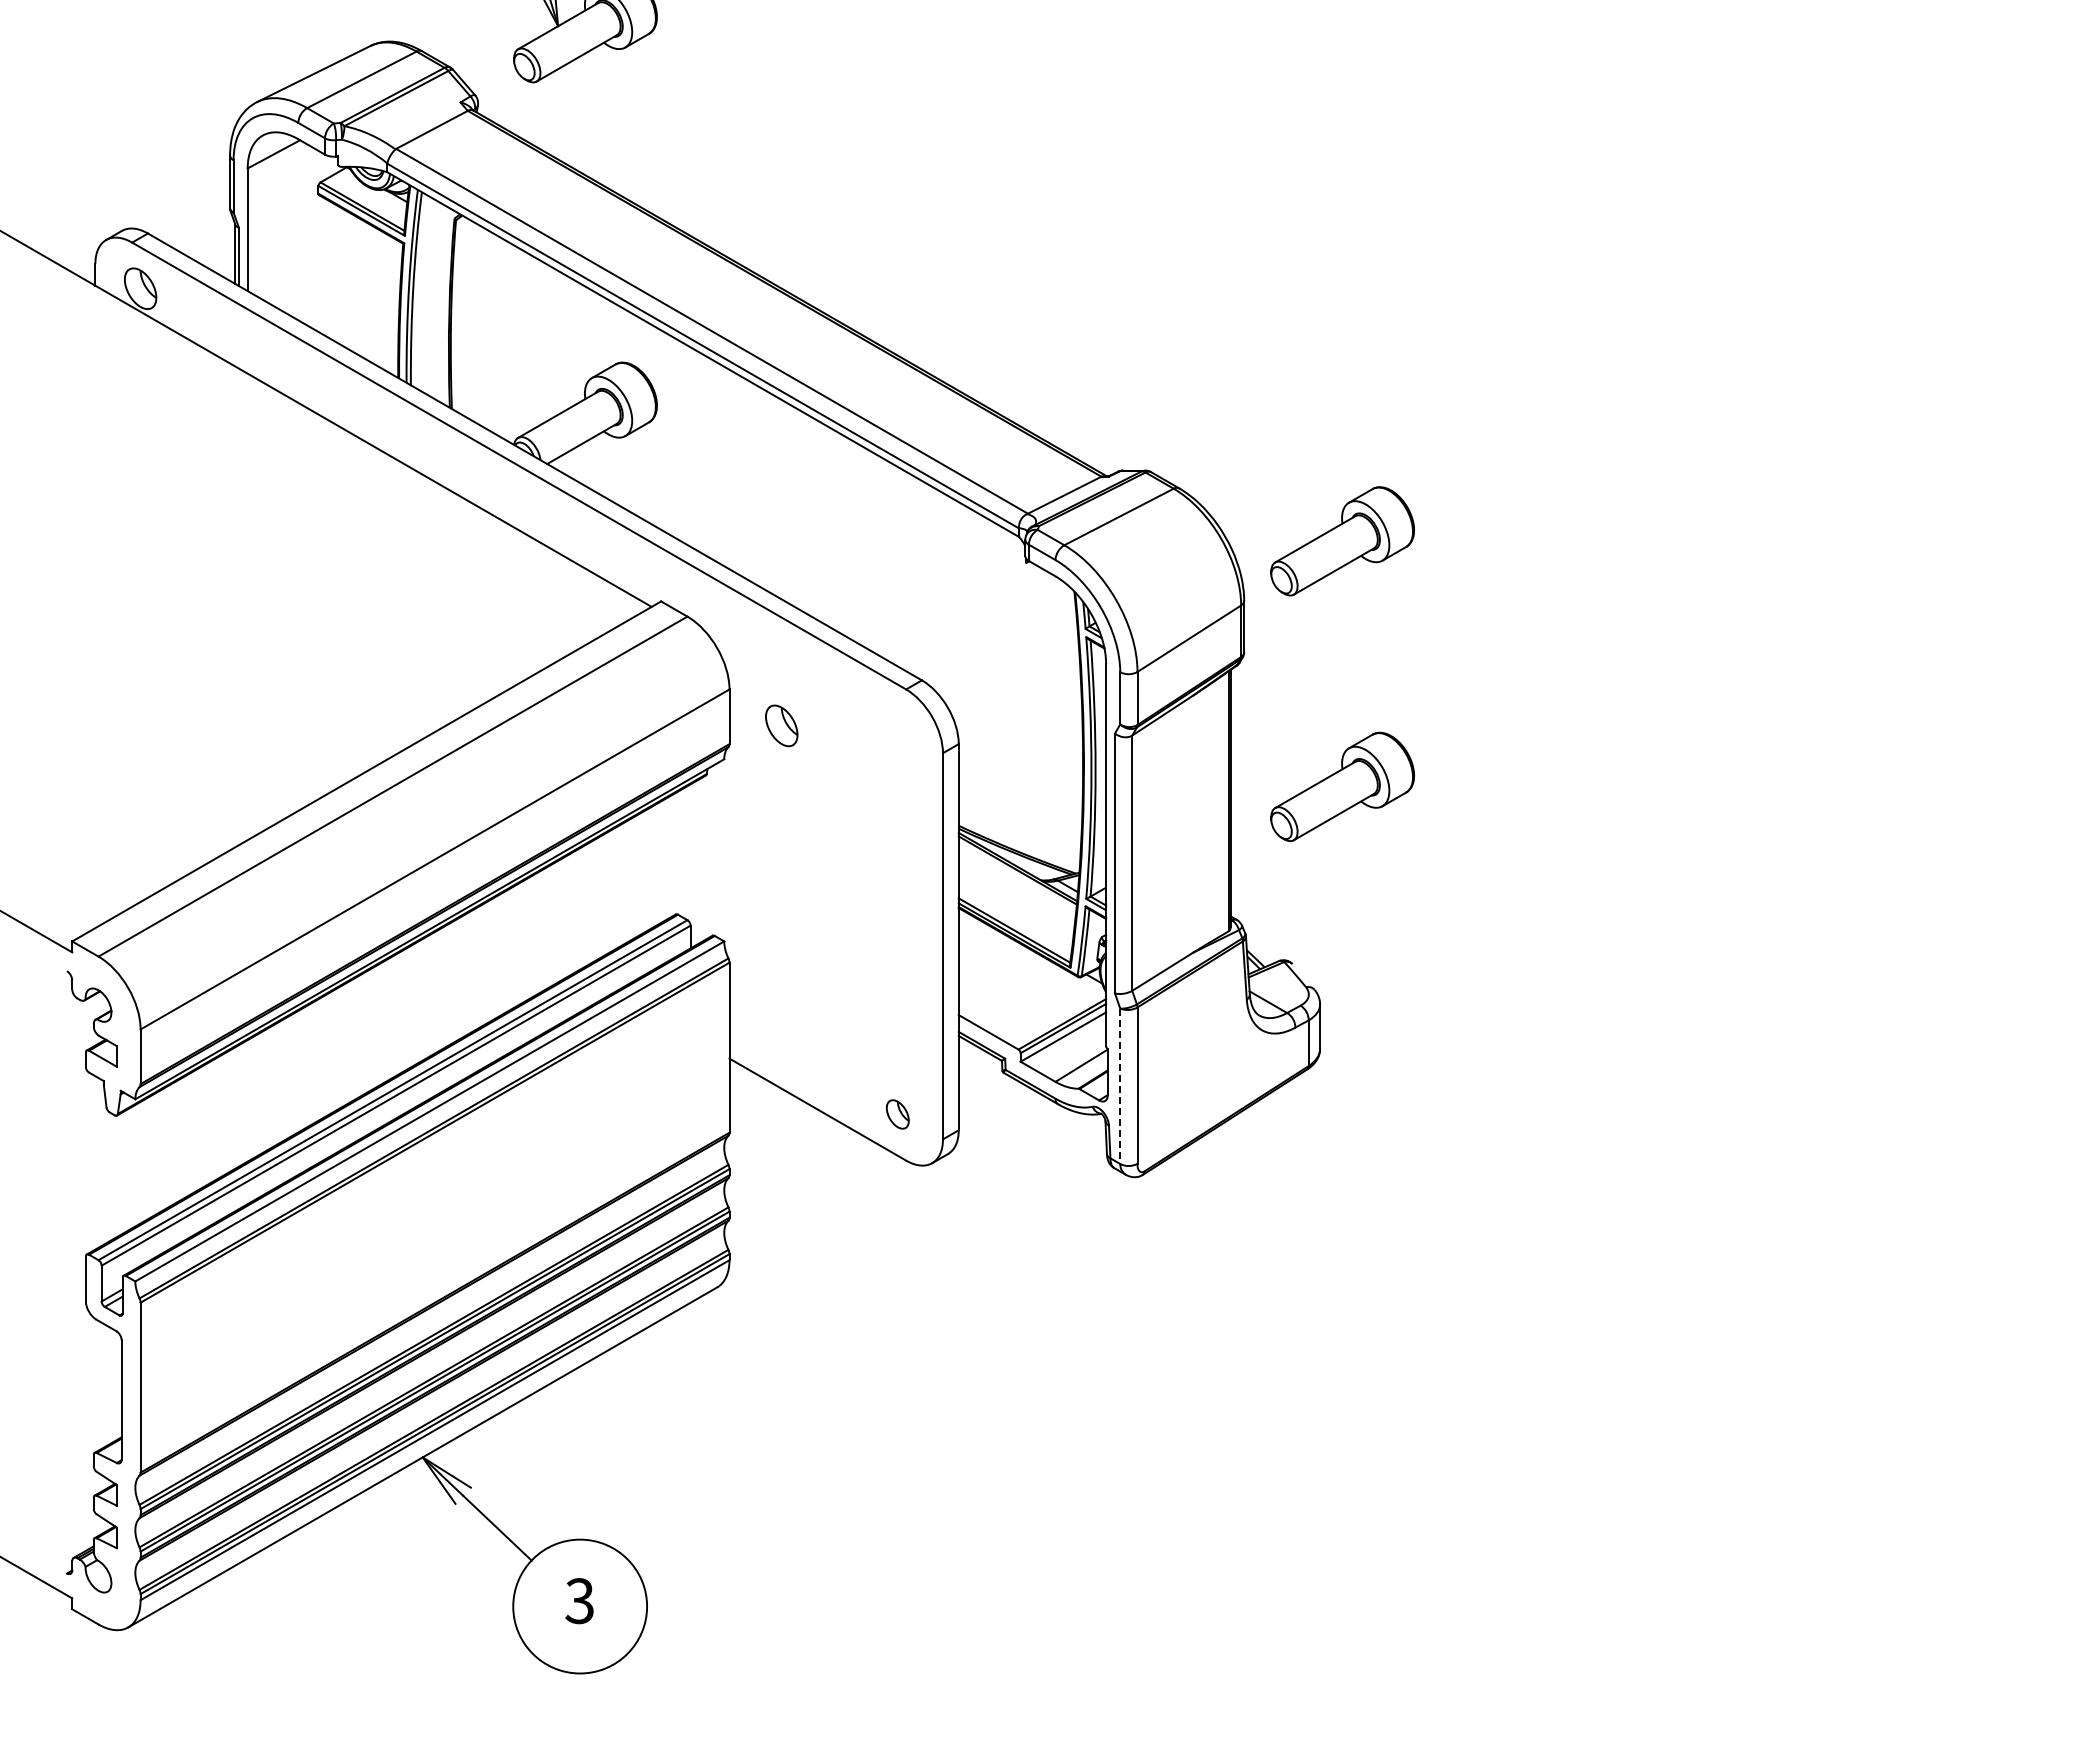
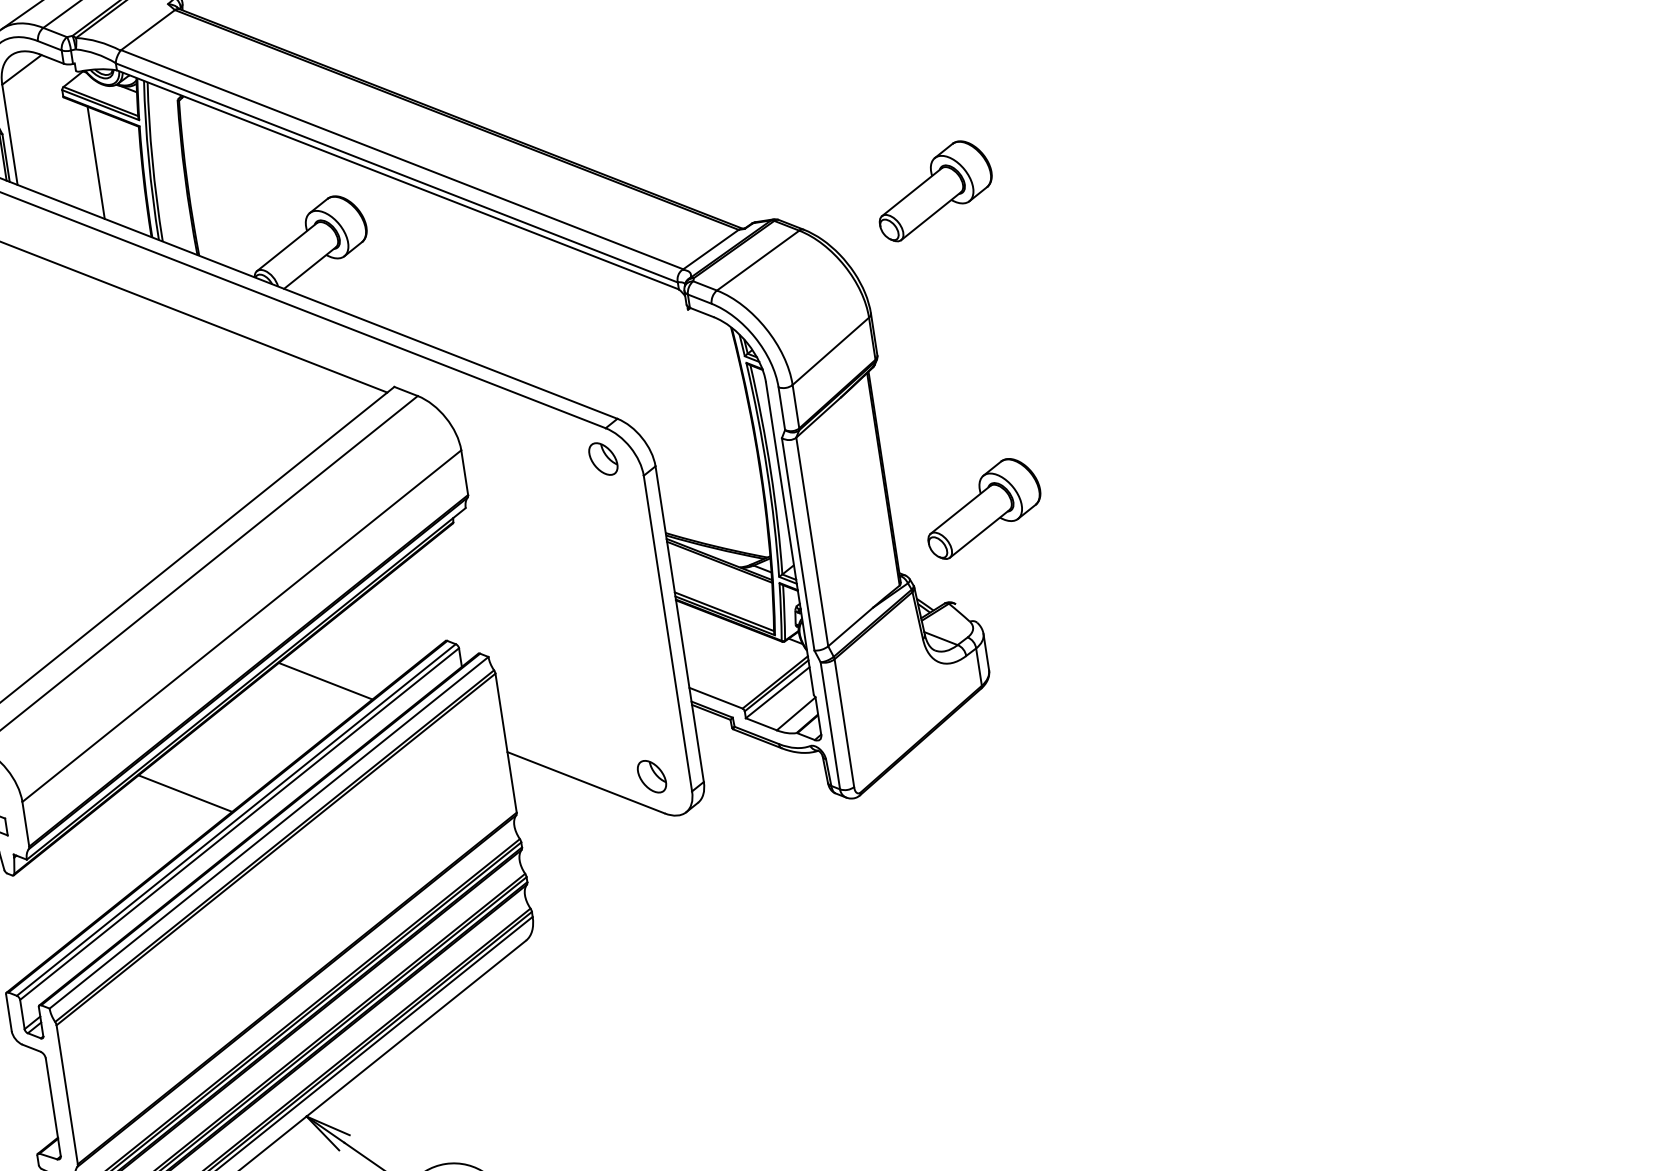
line: (345, 278) -> (95, 162), added
part: (1342, 541) -> (934, 190), moved
part: (781, 725) -> (603, 458), moved
part: (1342, 786) -> (982, 507), moved
line: (524, 940) -> (325, 681), added
line: (336, 1048) -> (184, 792), added
line: (1120, 1086) -> (830, 725), dashed -> solid
part: (897, 1114) -> (651, 776), size x1.43

